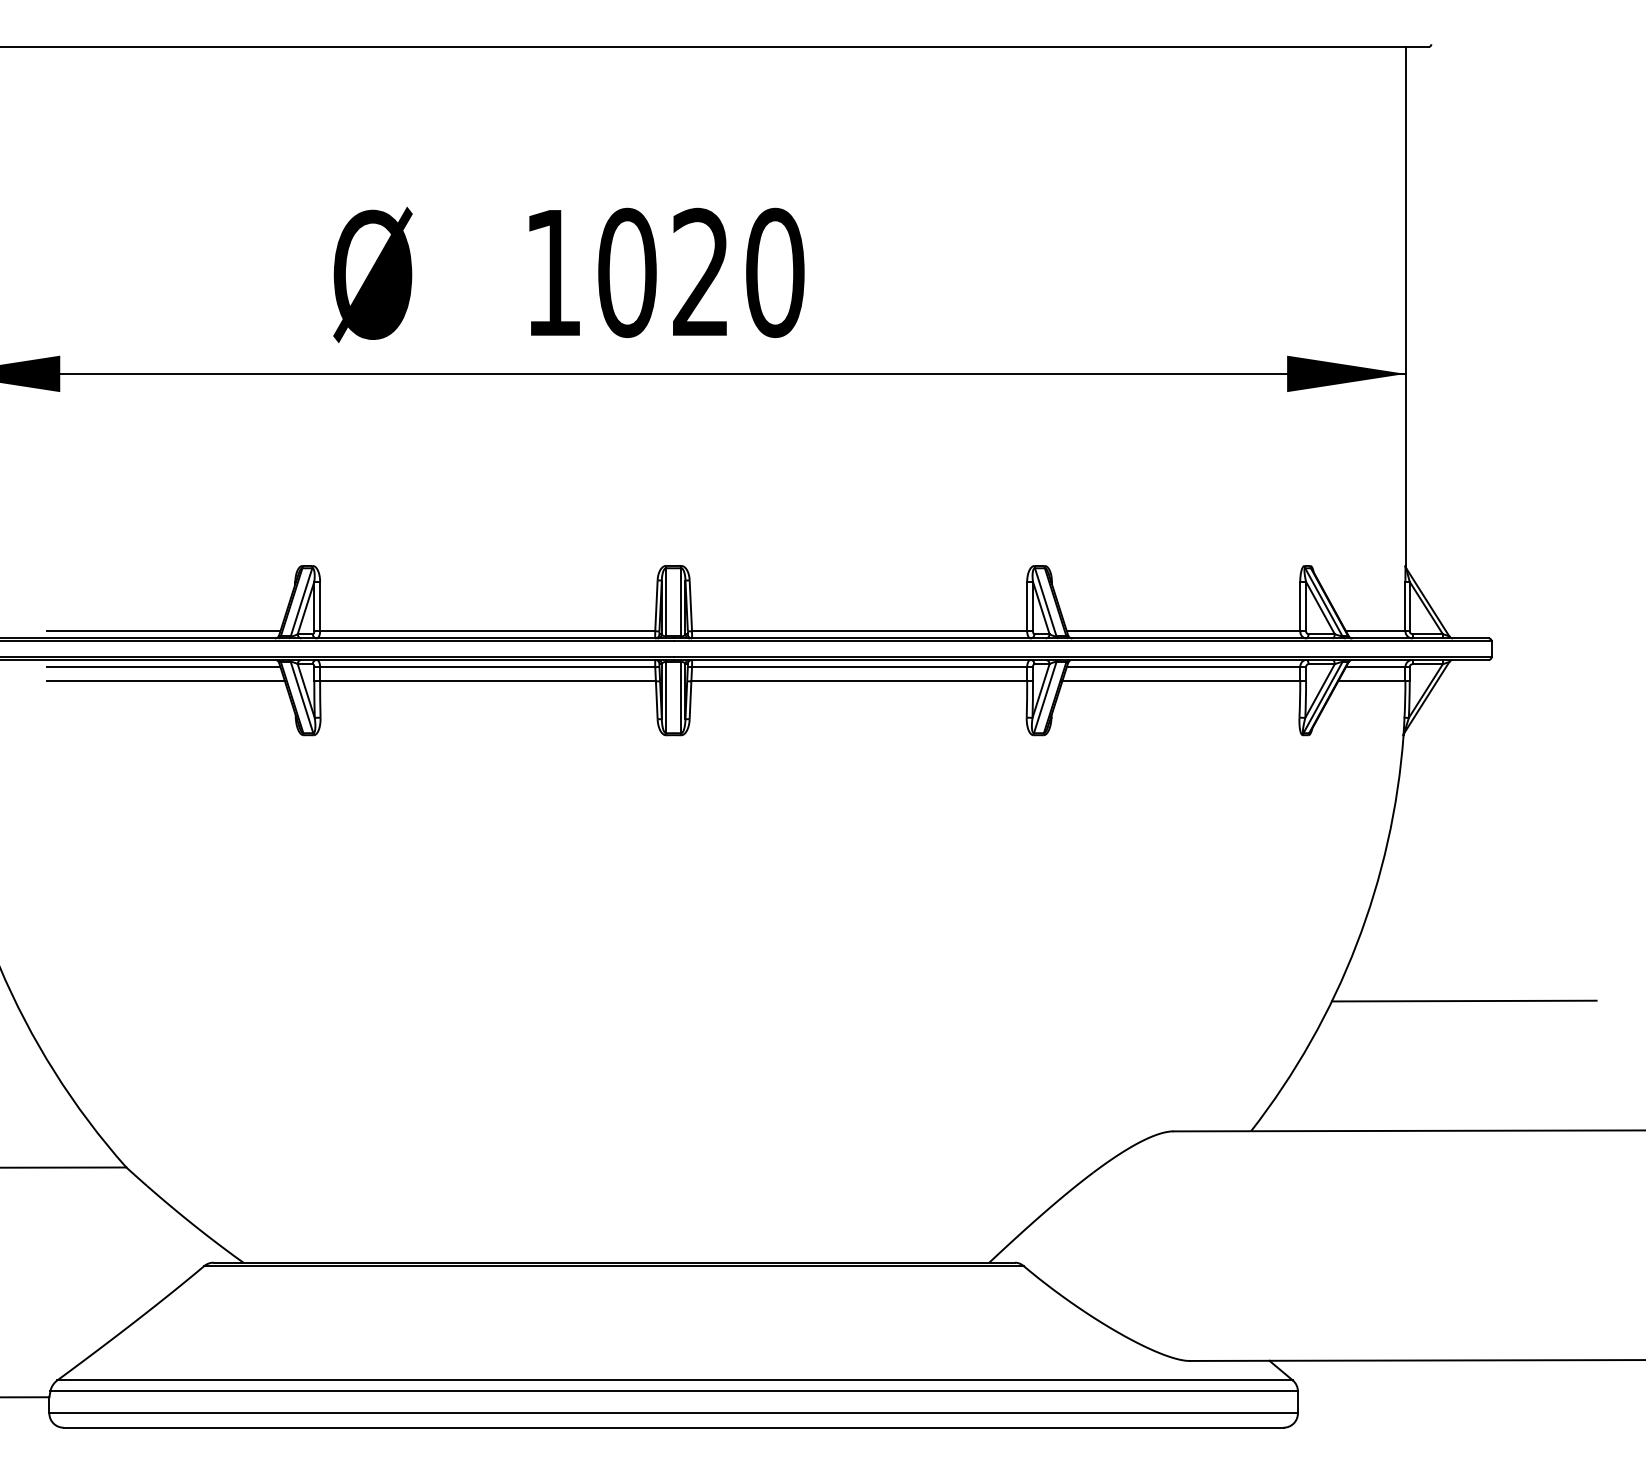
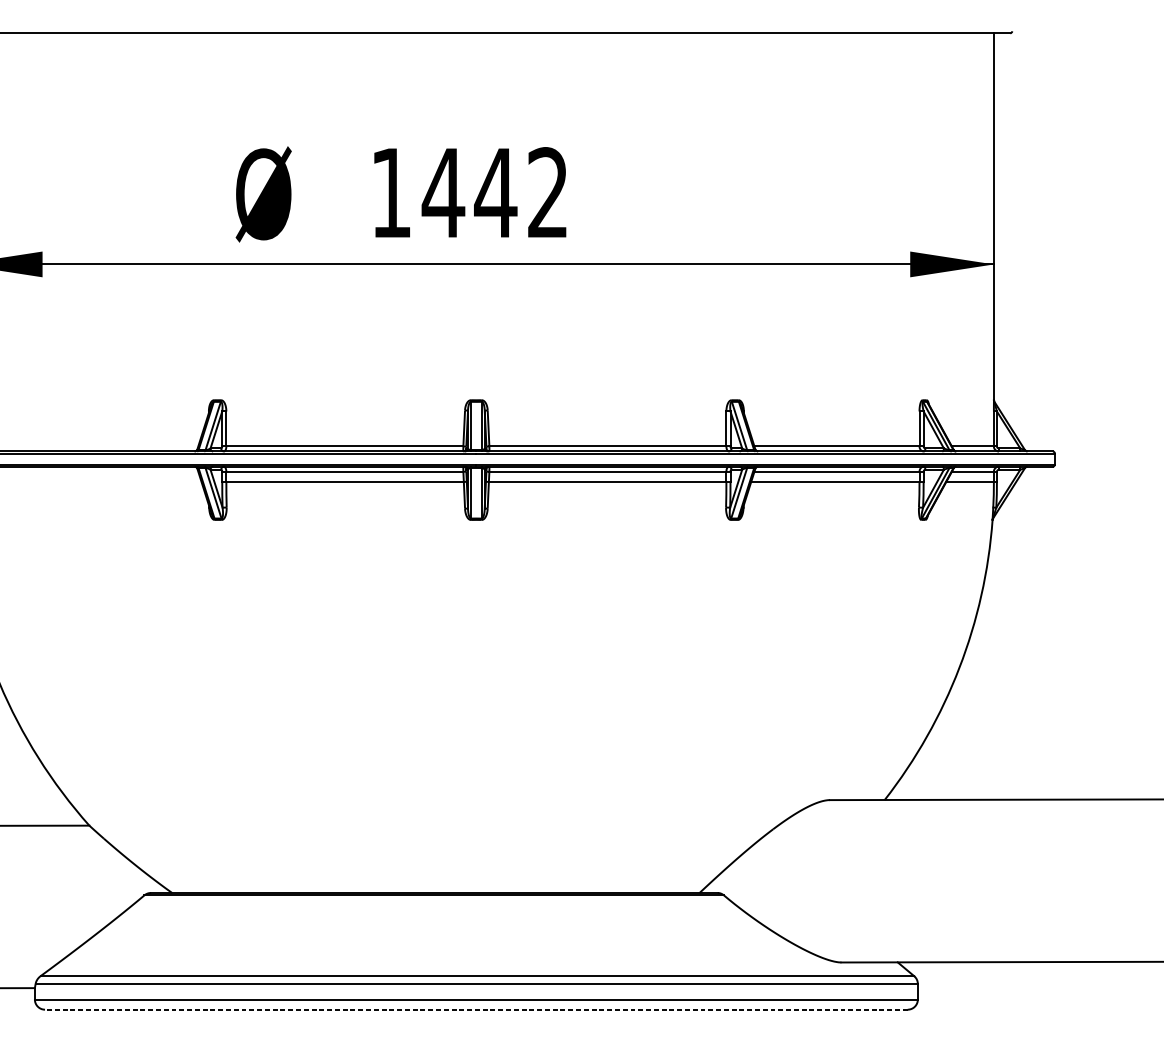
text: (700, 272) -> (495, 192), 1020 -> 1442
line: (163, 631) -> (115, 446), removed
line: (163, 667) -> (115, 472), removed
line: (166, 681) -> (117, 481), removed
line: (1463, 1000) -> (1034, 707), removed
line: (673, 1427) -> (476, 1009), solid -> dashed

